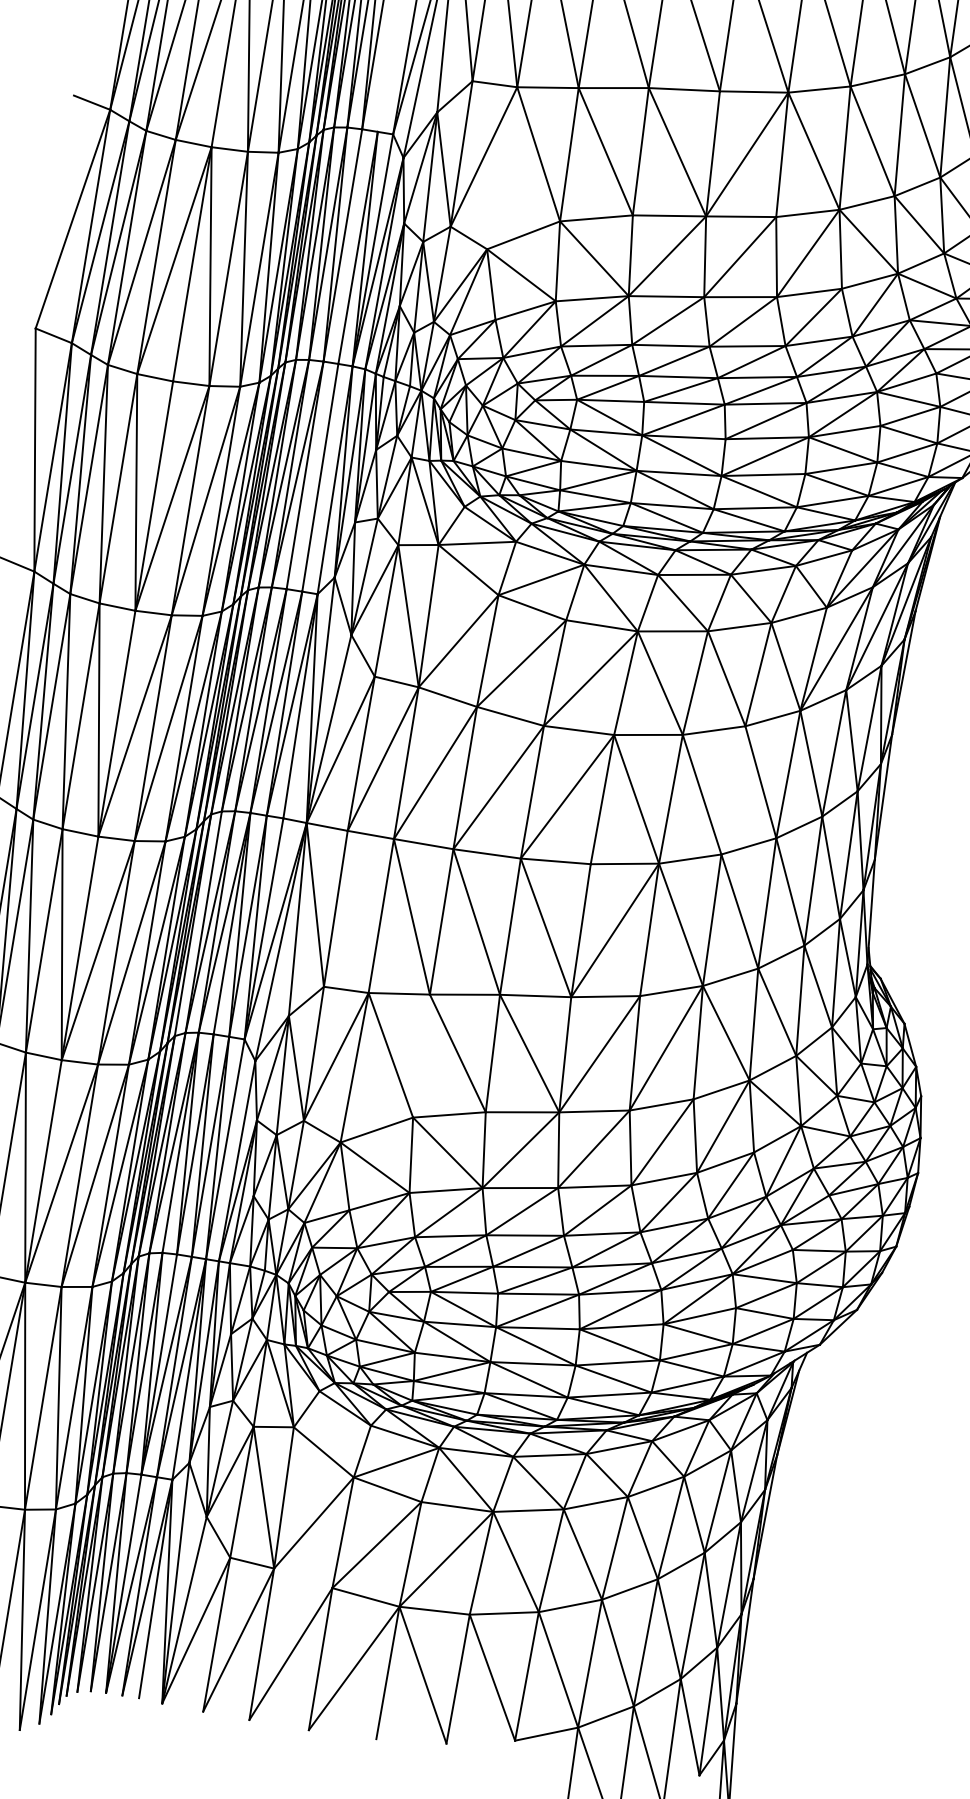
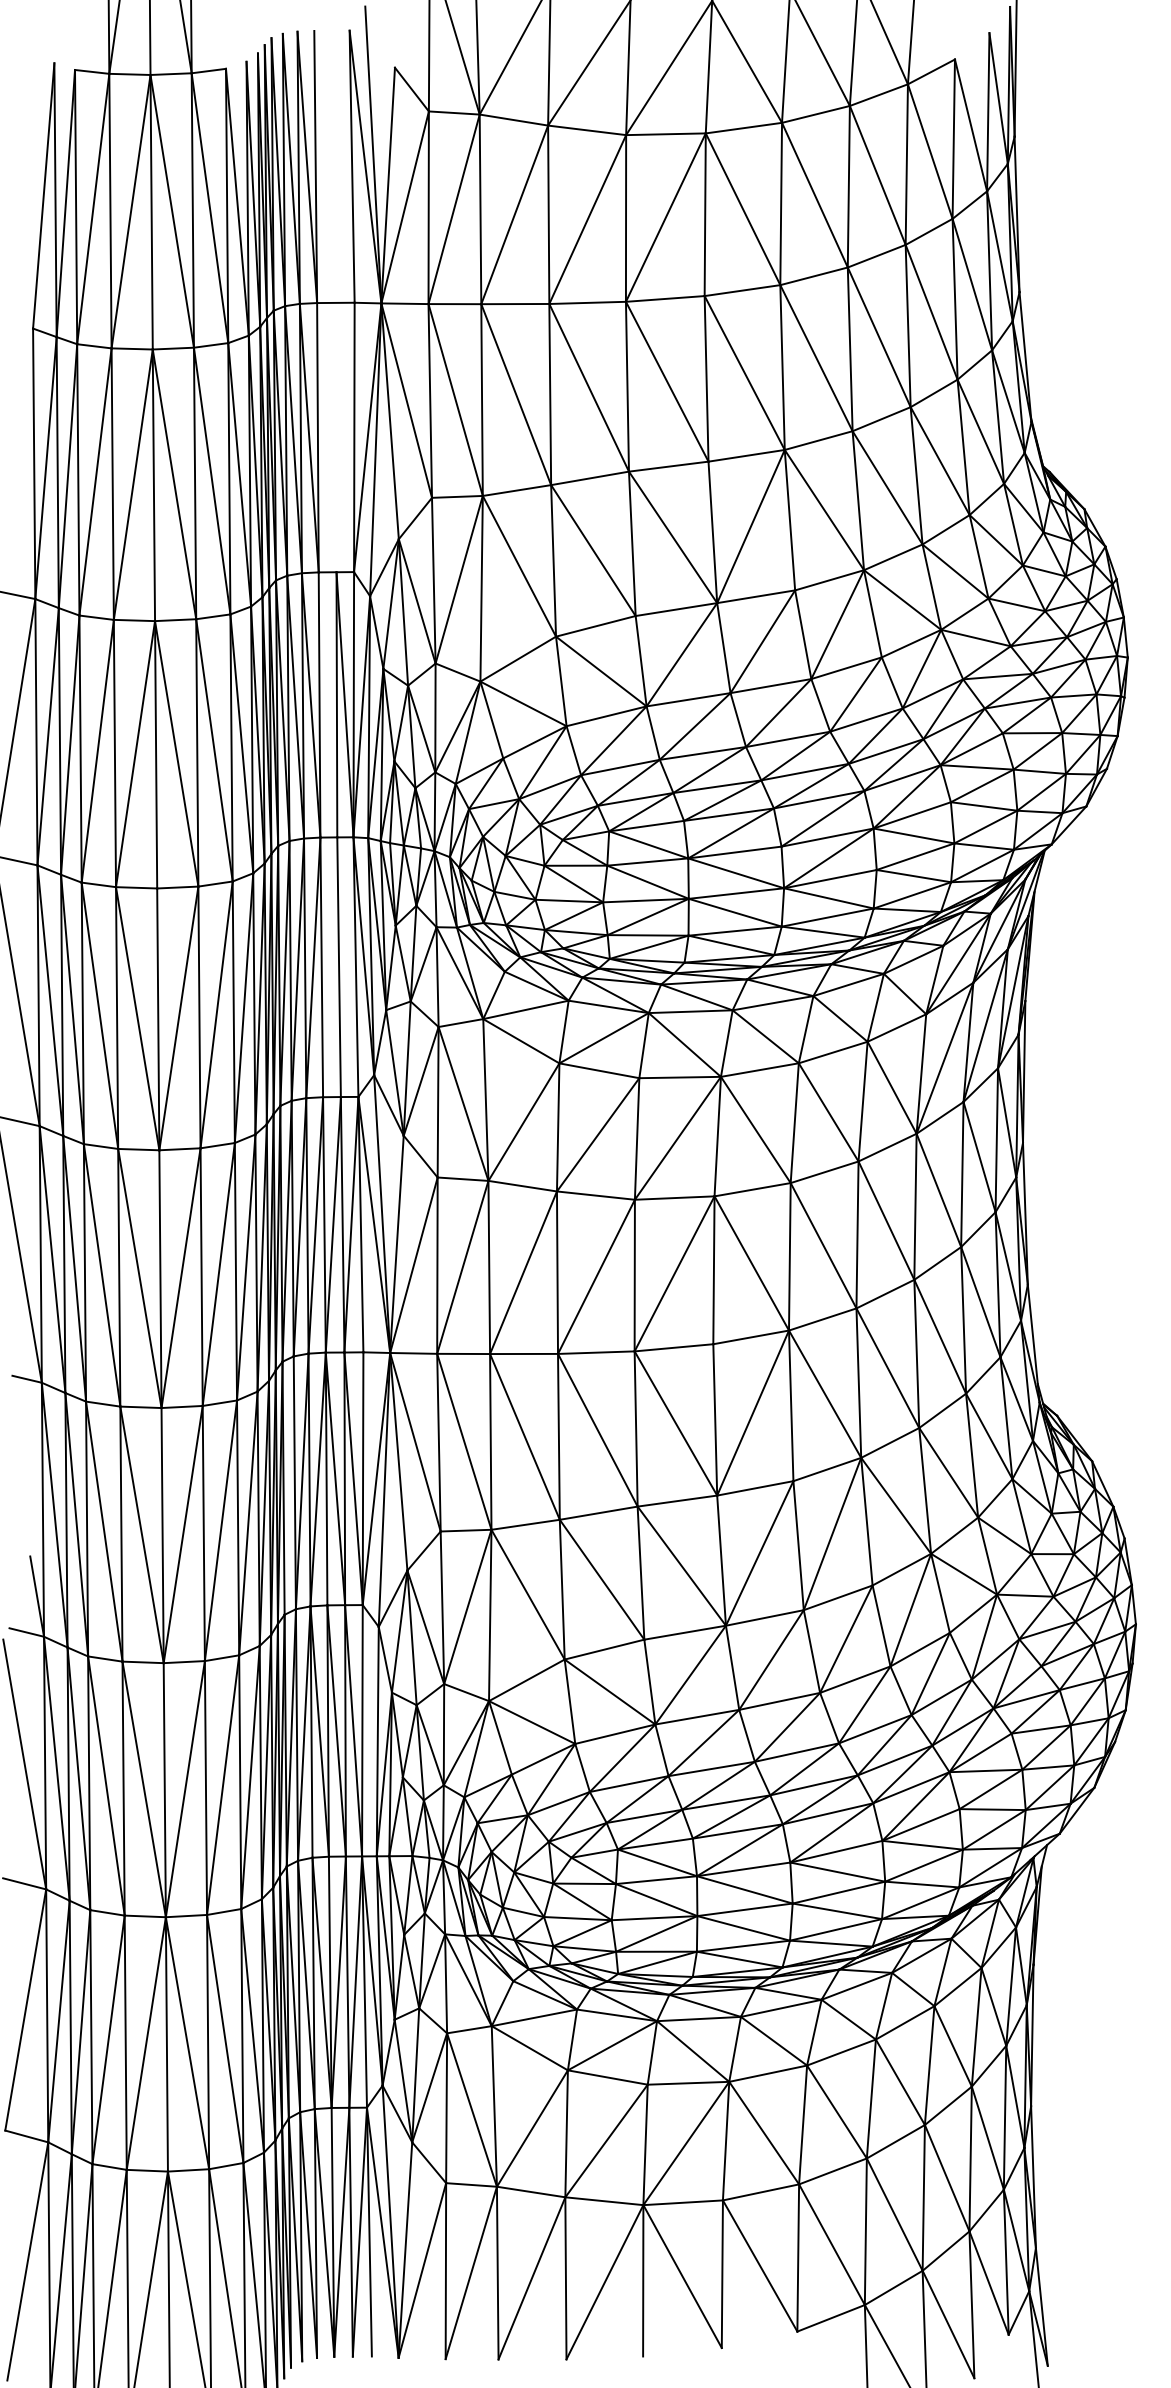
line: (502, 168) -> (481, 588), added
line: (733, 789) -> (857, 1234), added
line: (358, 911) -> (464, 1441), added
line: (420, 1055) -> (561, 1589), added
line: (332, 1426) -> (534, 2017), added
line: (302, 1577) -> (530, 2191), added

